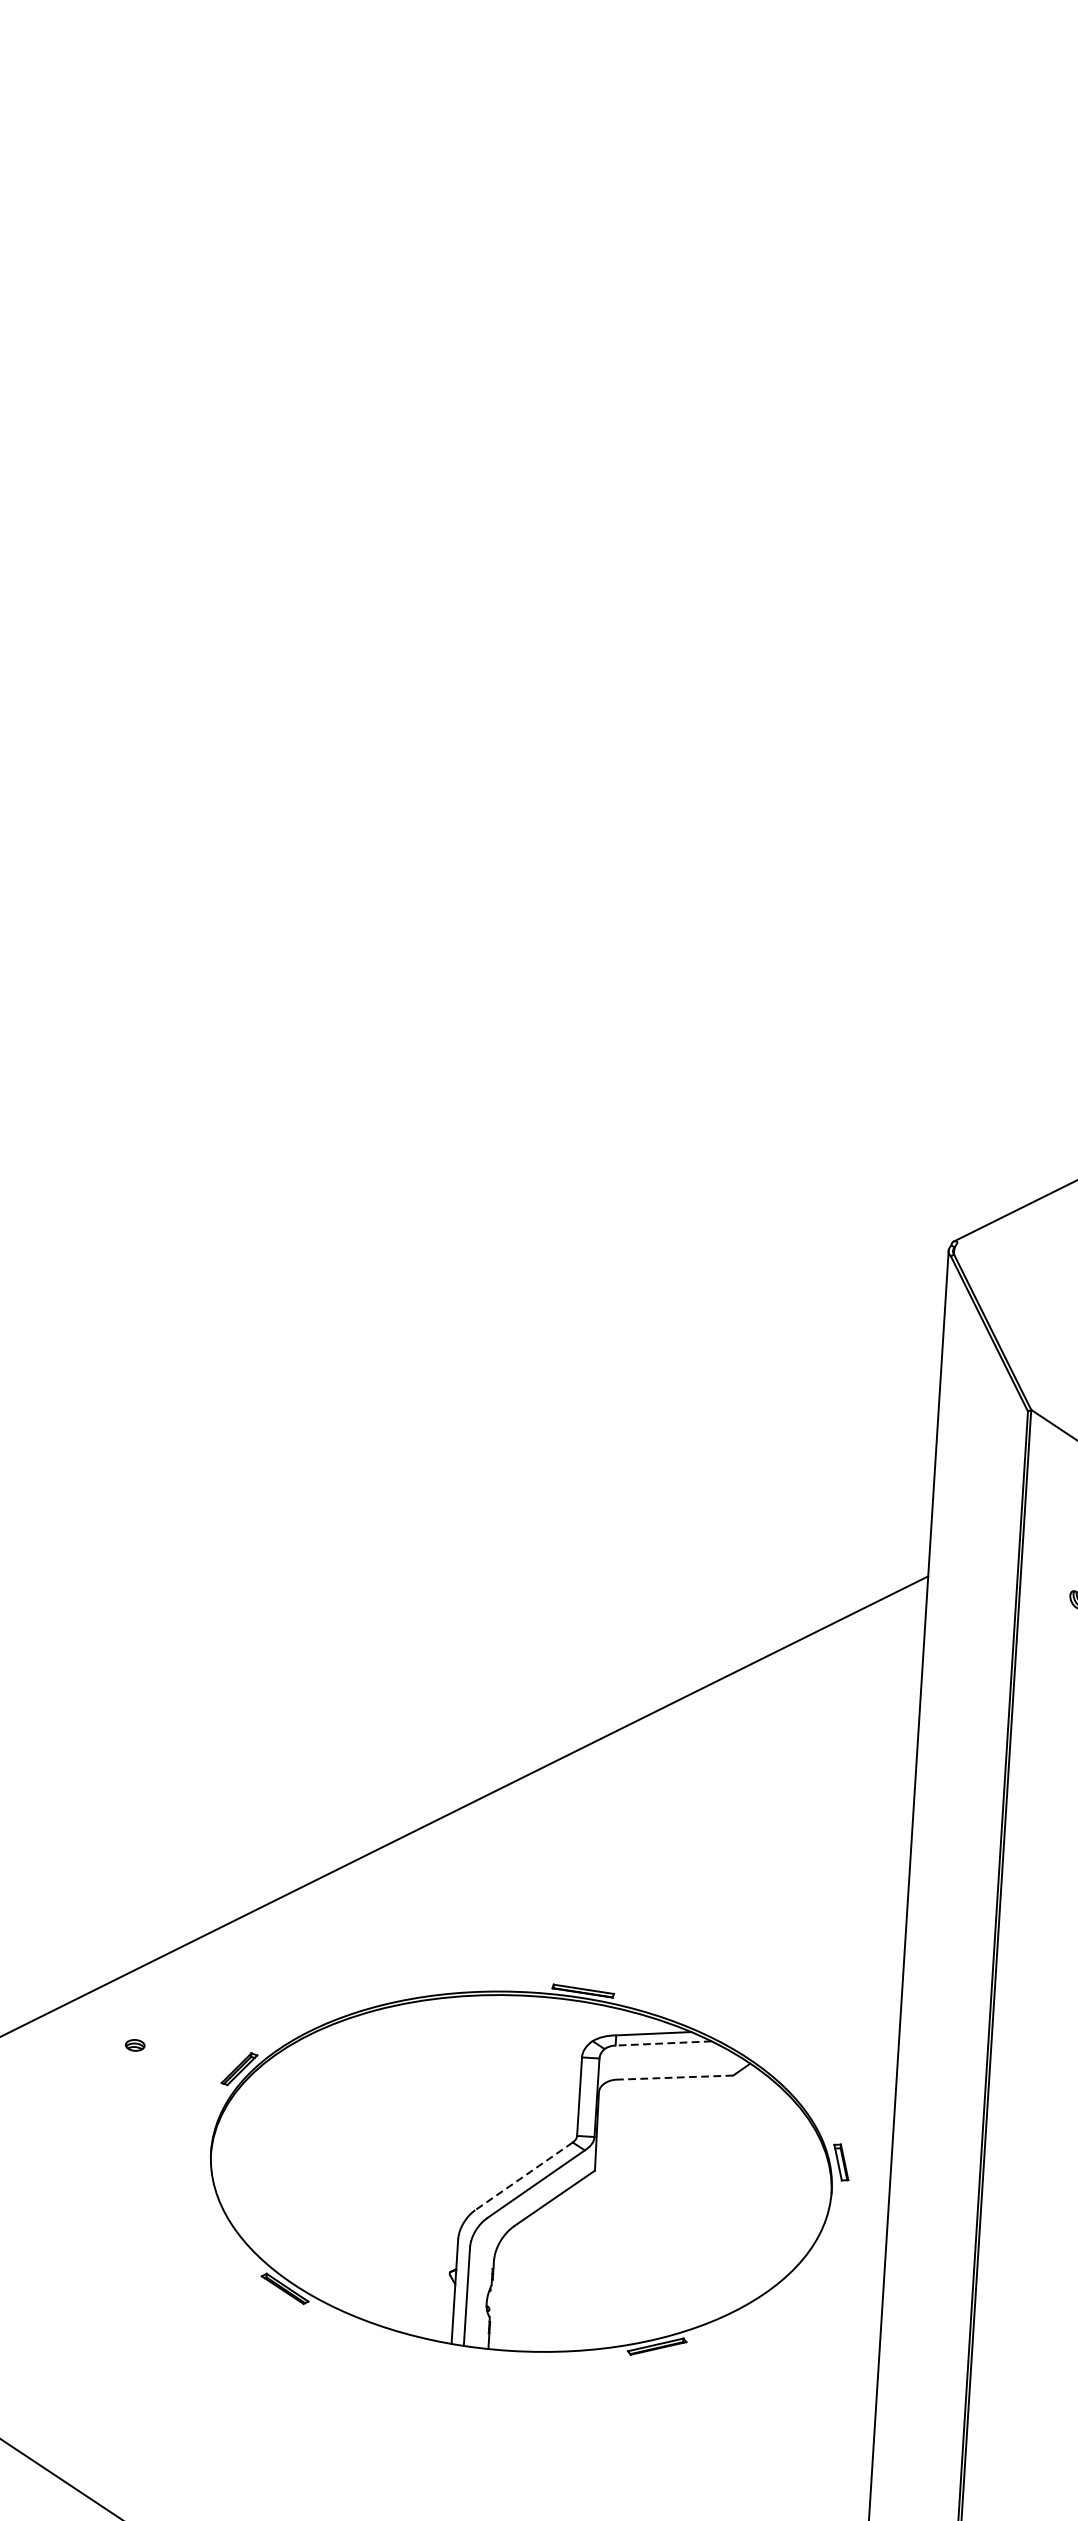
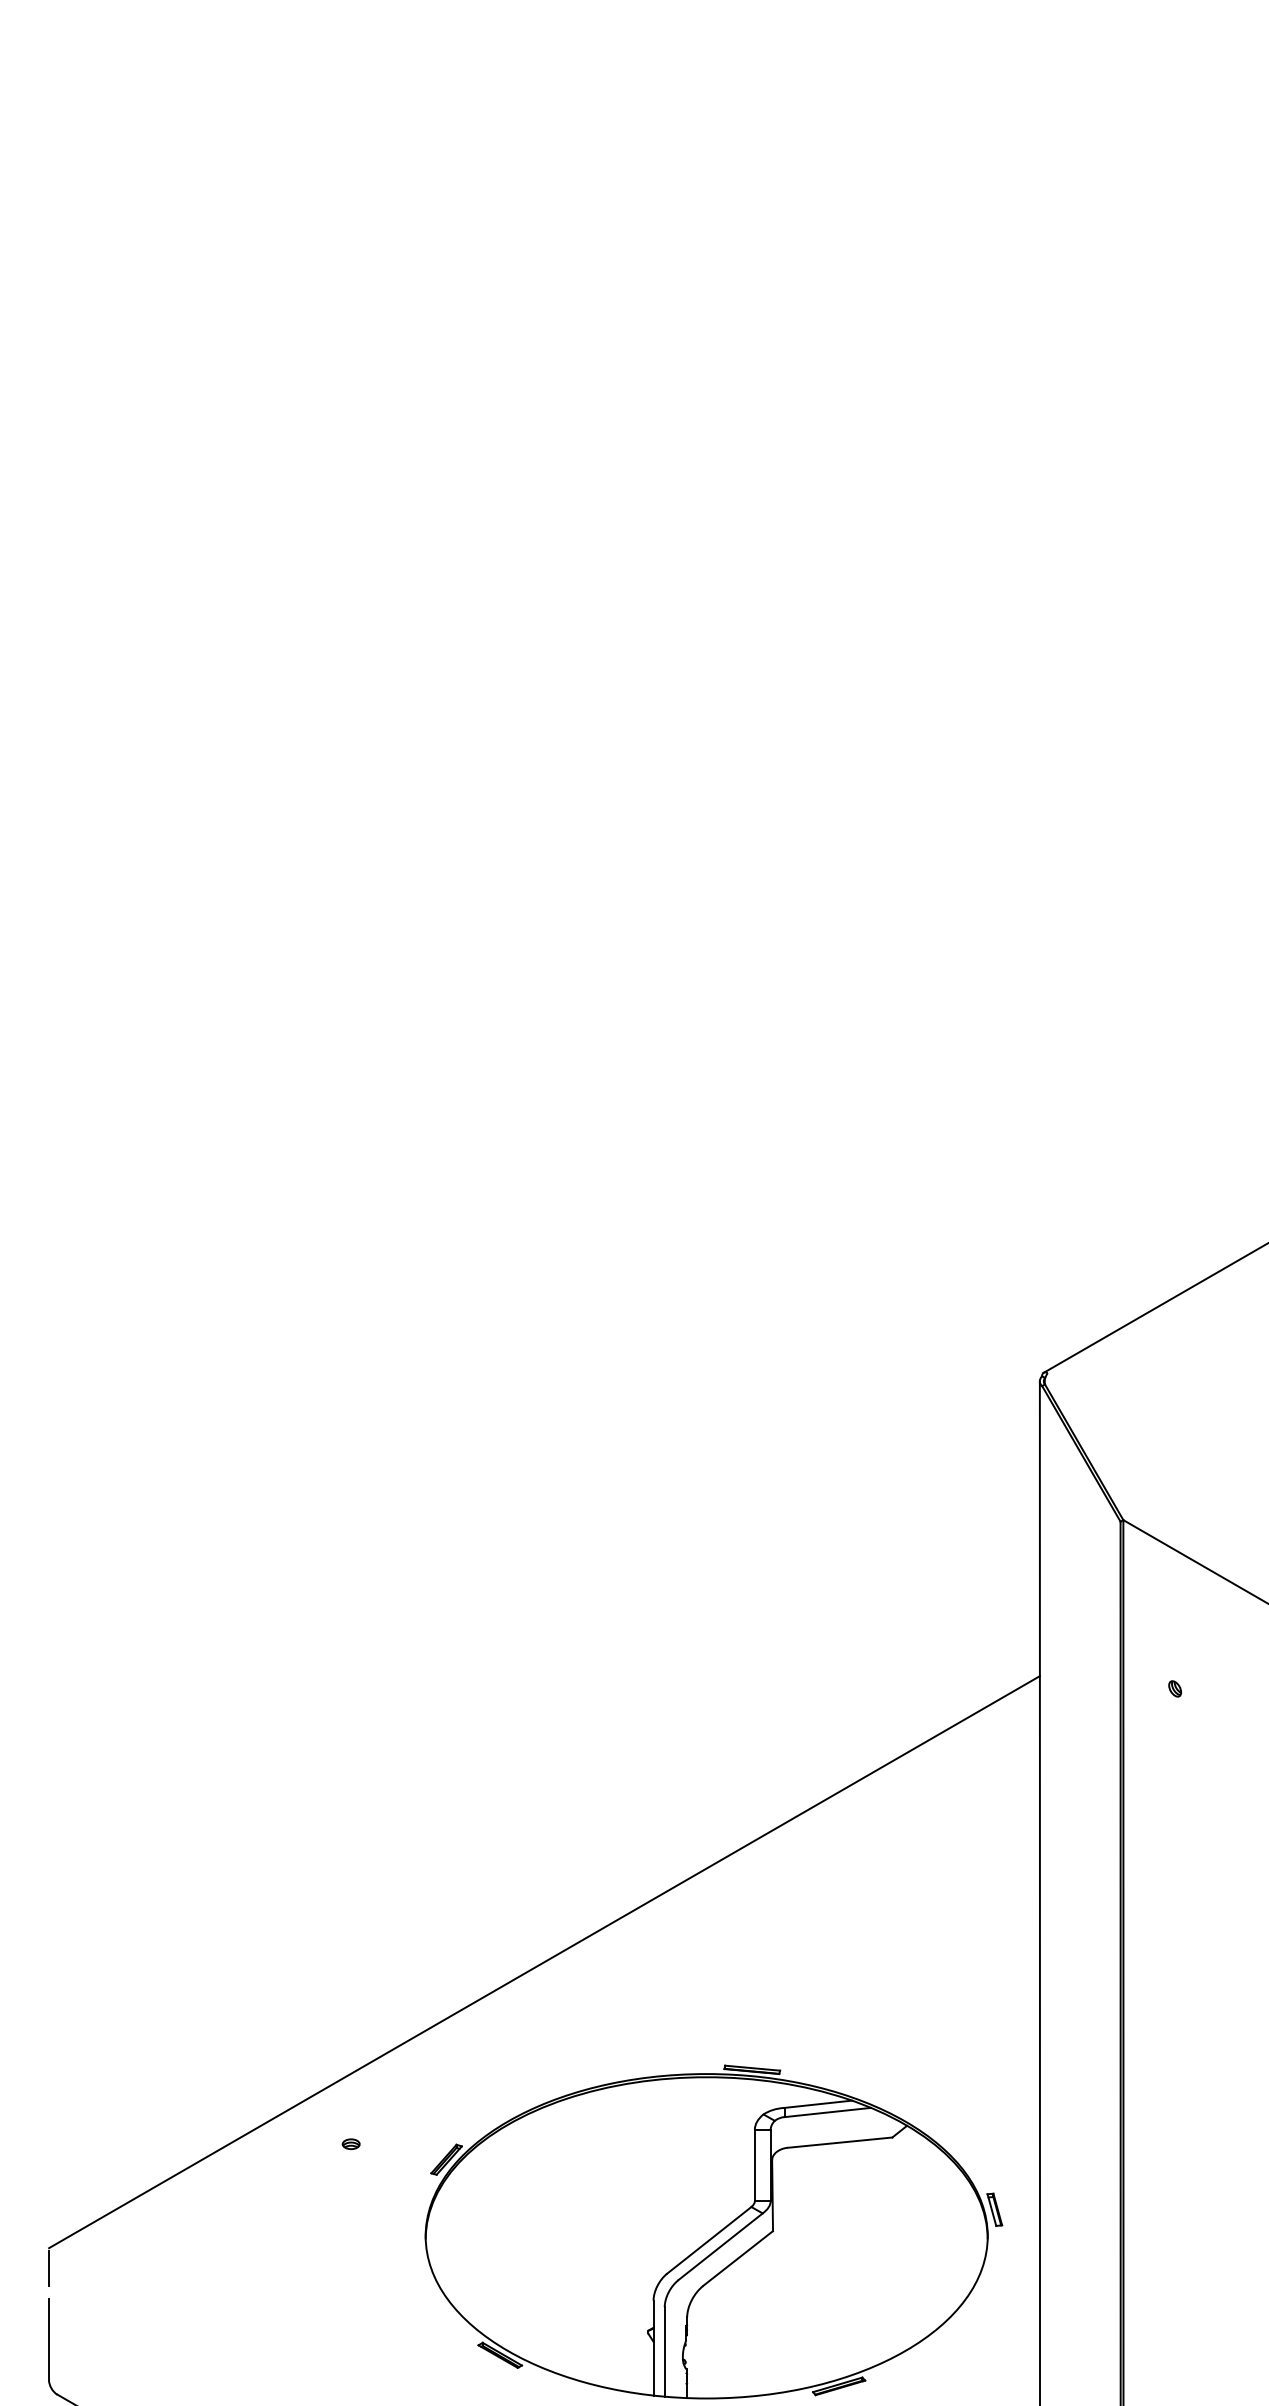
line: (663, 2043) -> (827, 2112), dashed -> solid
line: (675, 2077) -> (840, 2142), dashed -> solid
line: (524, 2176) -> (709, 2240), dashed -> solid

